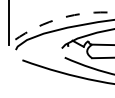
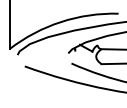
arc: (55, 19) -> (61, 21), dashed -> solid

